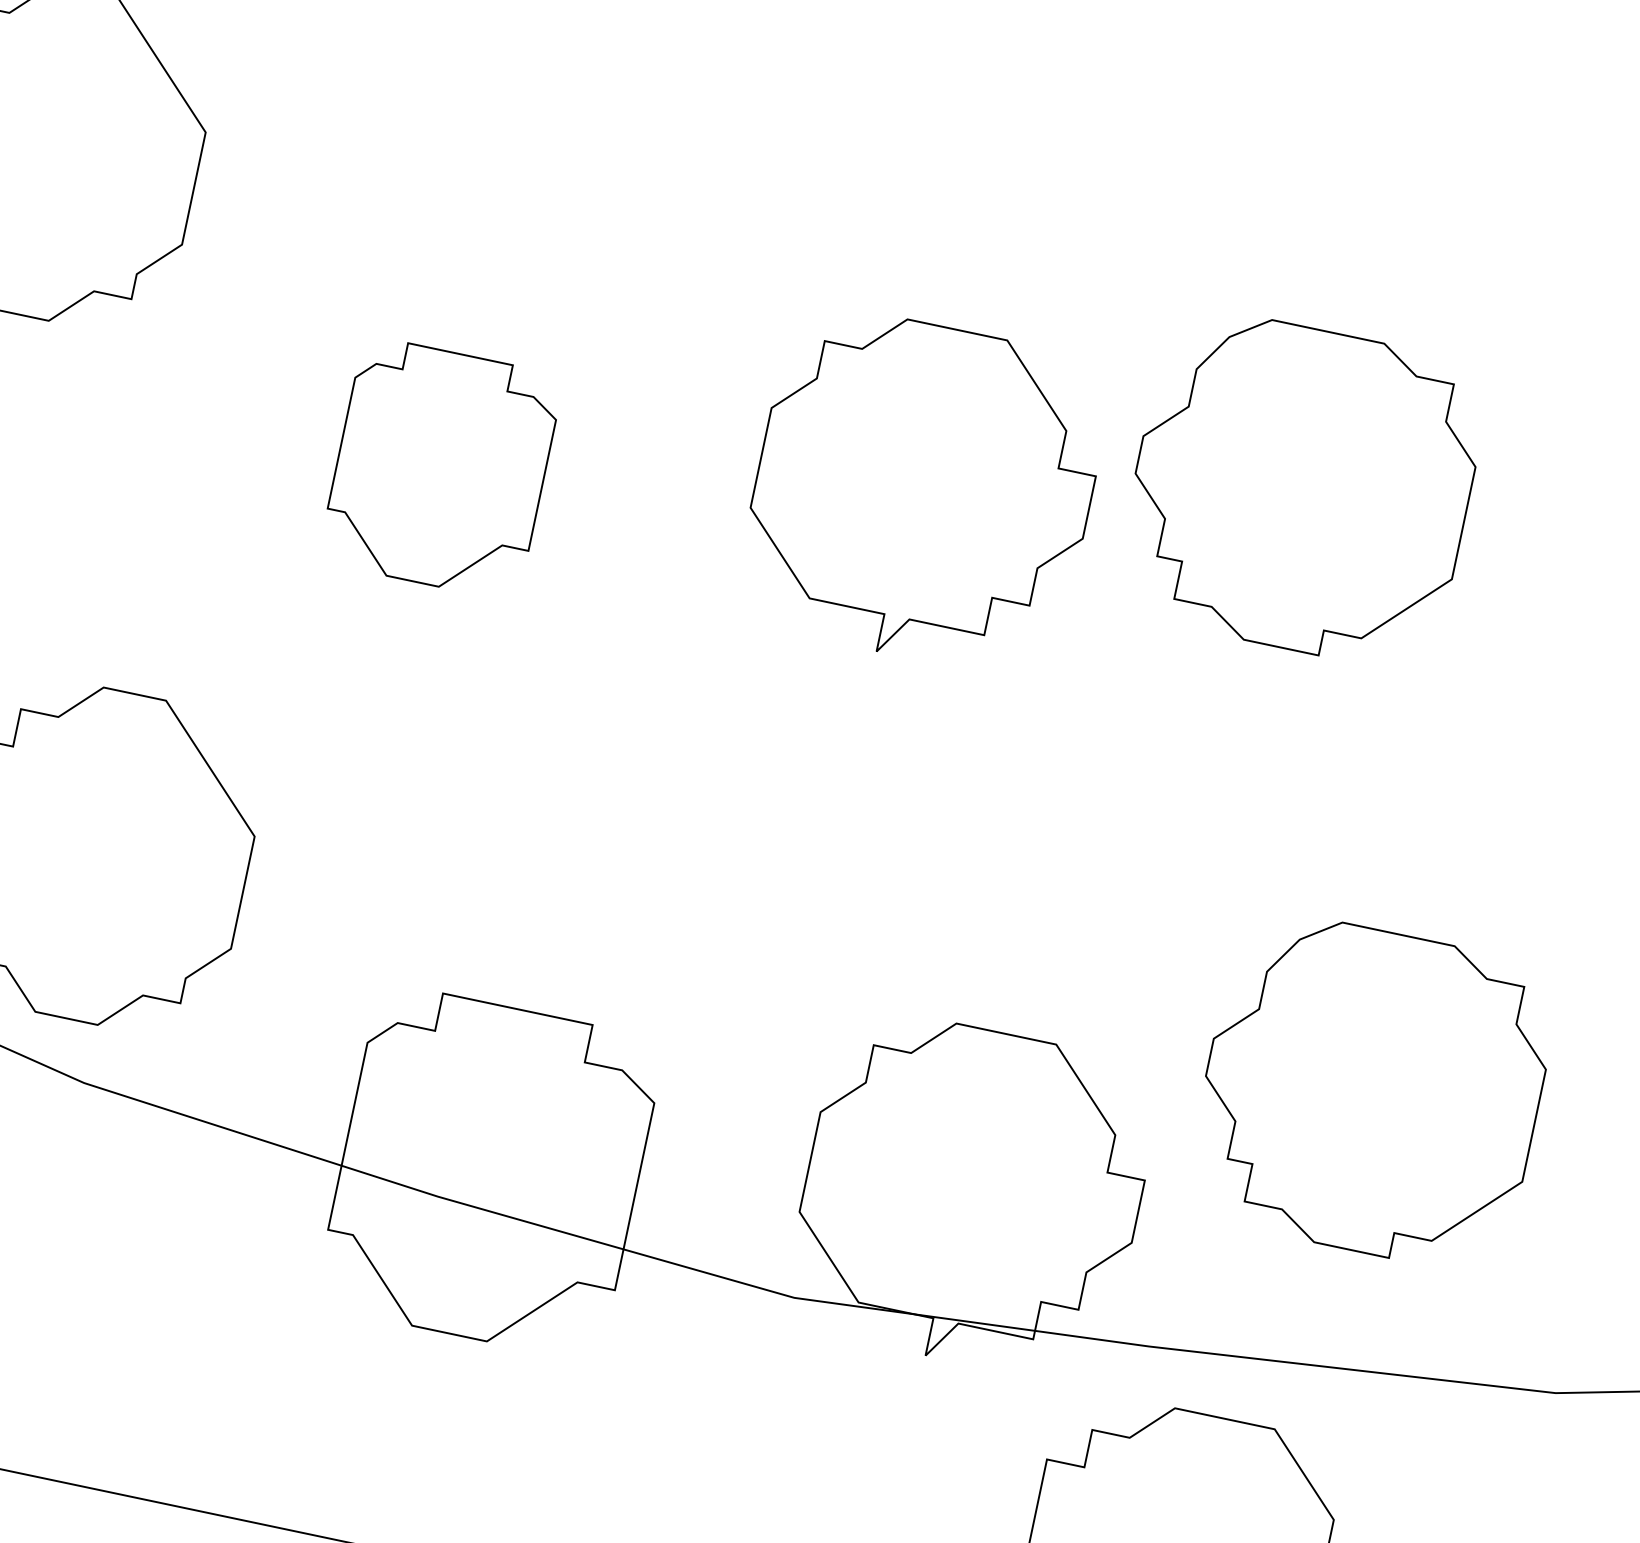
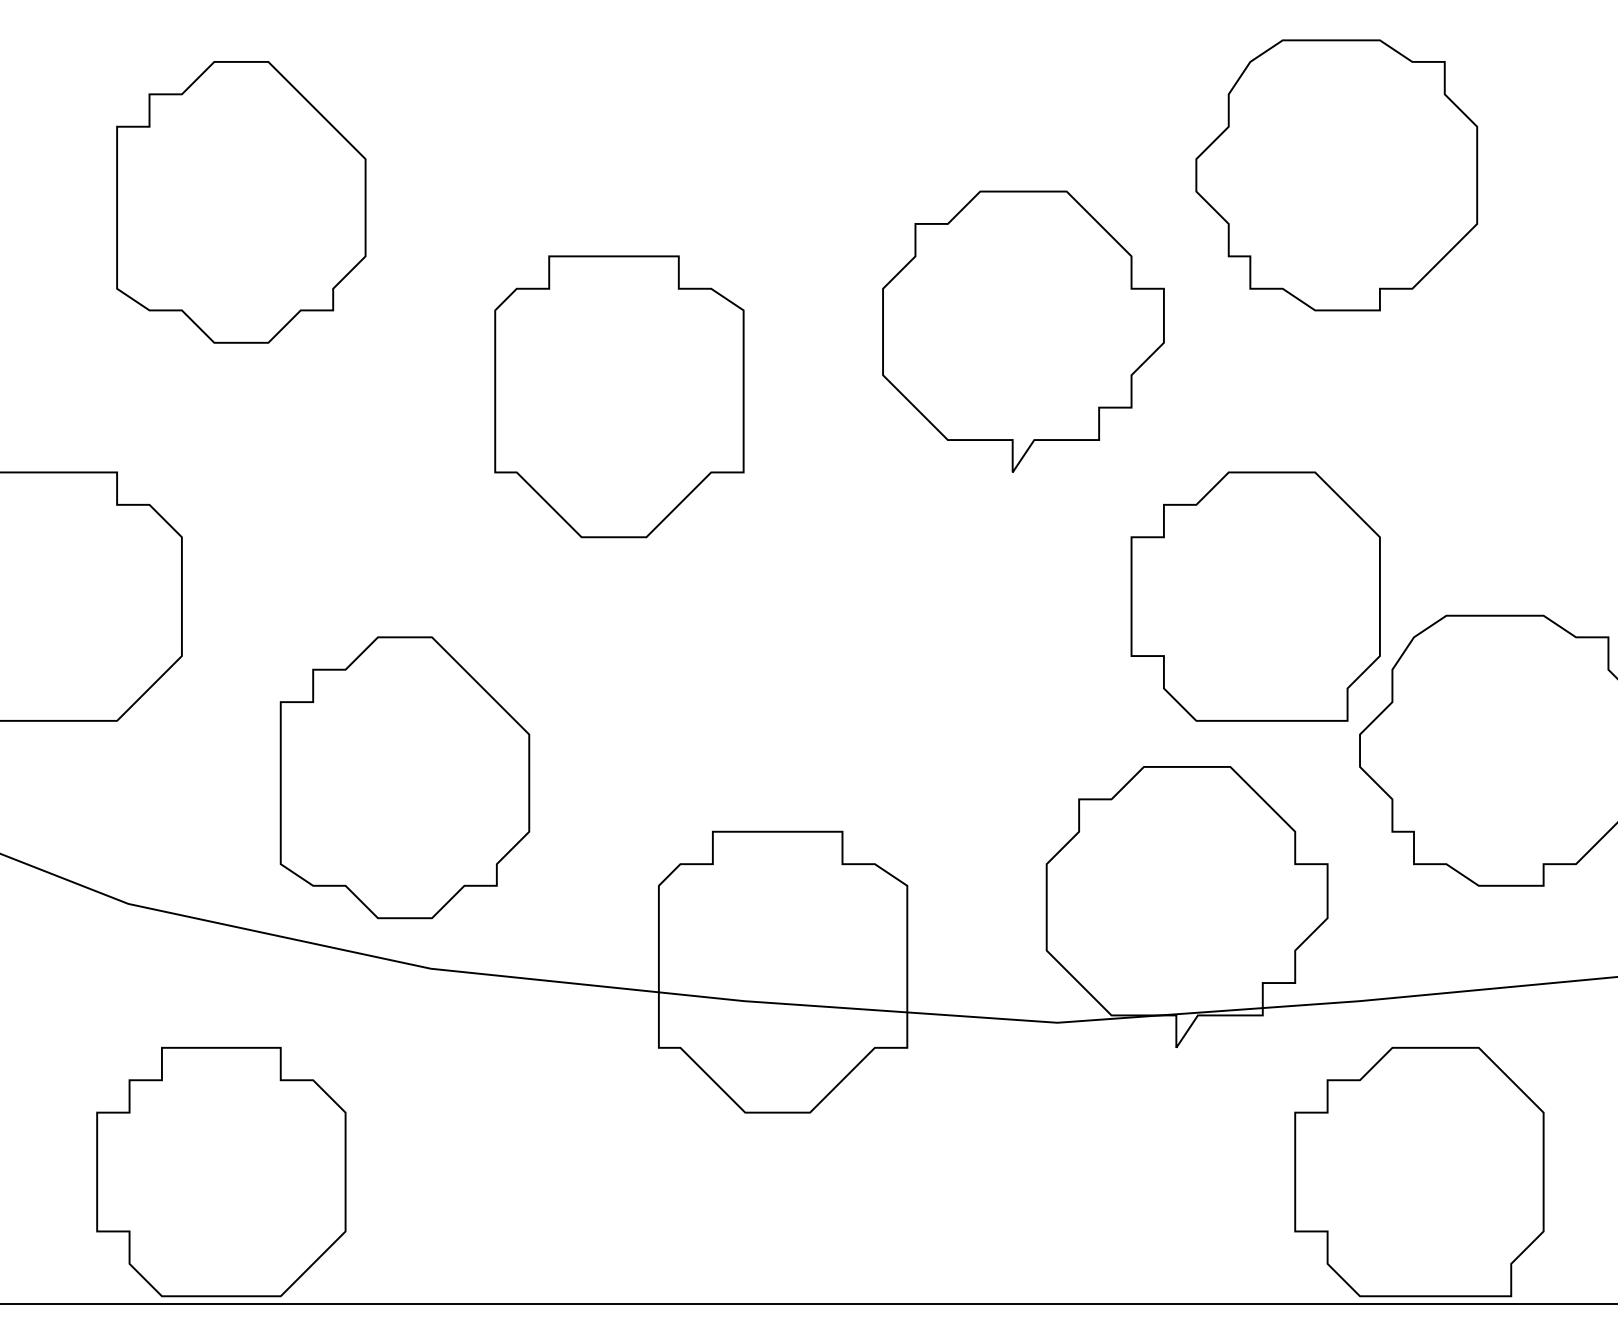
part: (441, 468) -> (619, 396), size x1.43
part: (1301, 489) -> (1336, 175), moved
part: (1126, 853) -> (1255, 596), added

